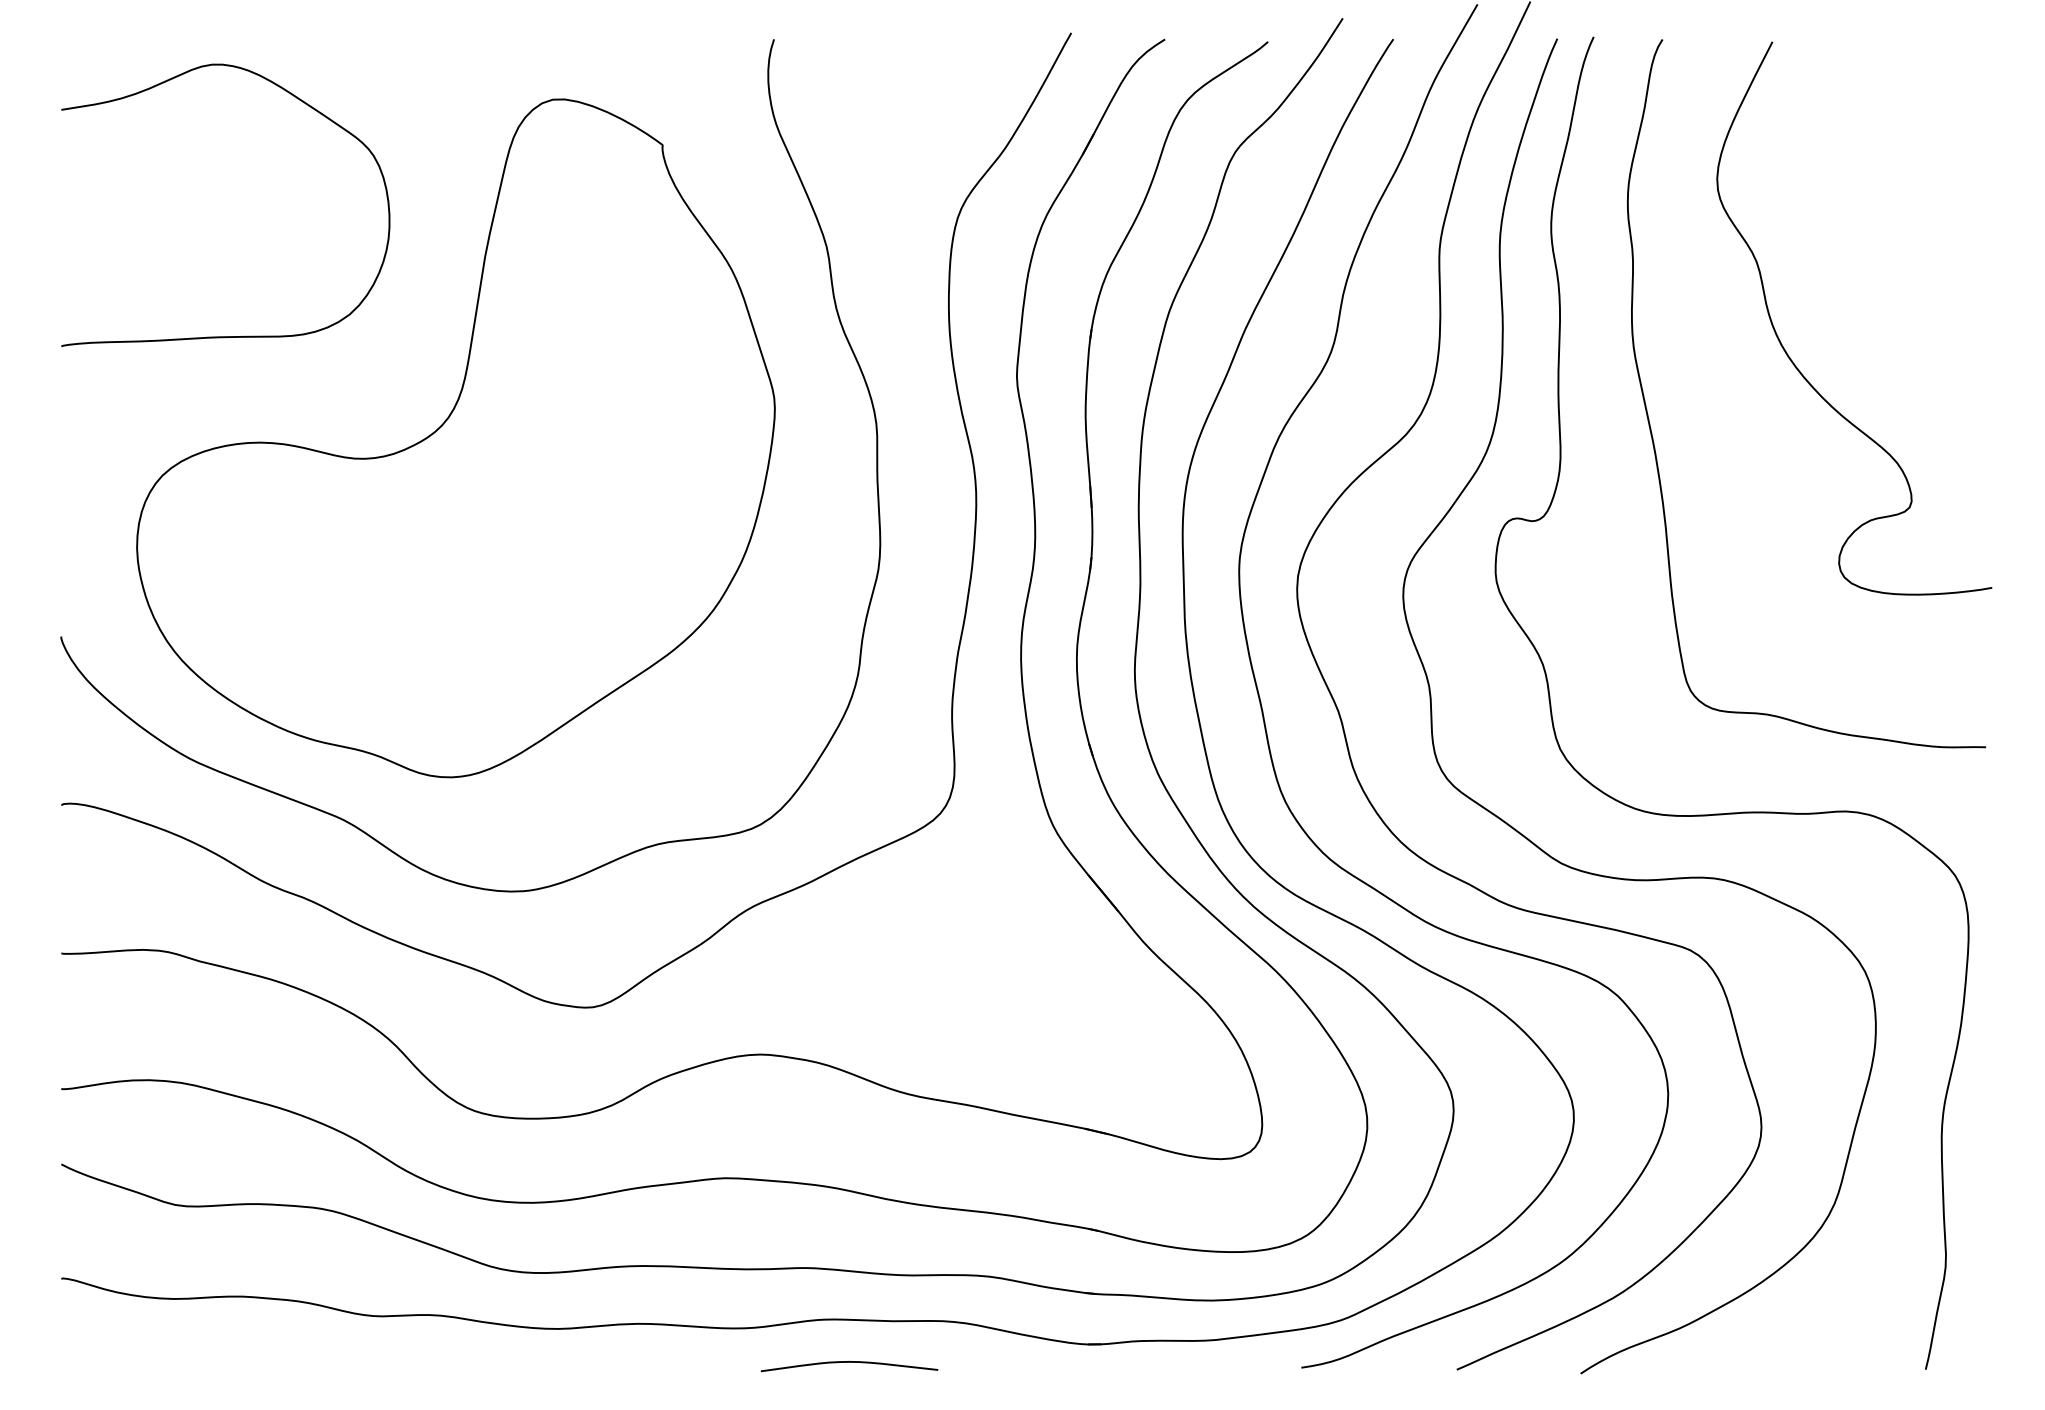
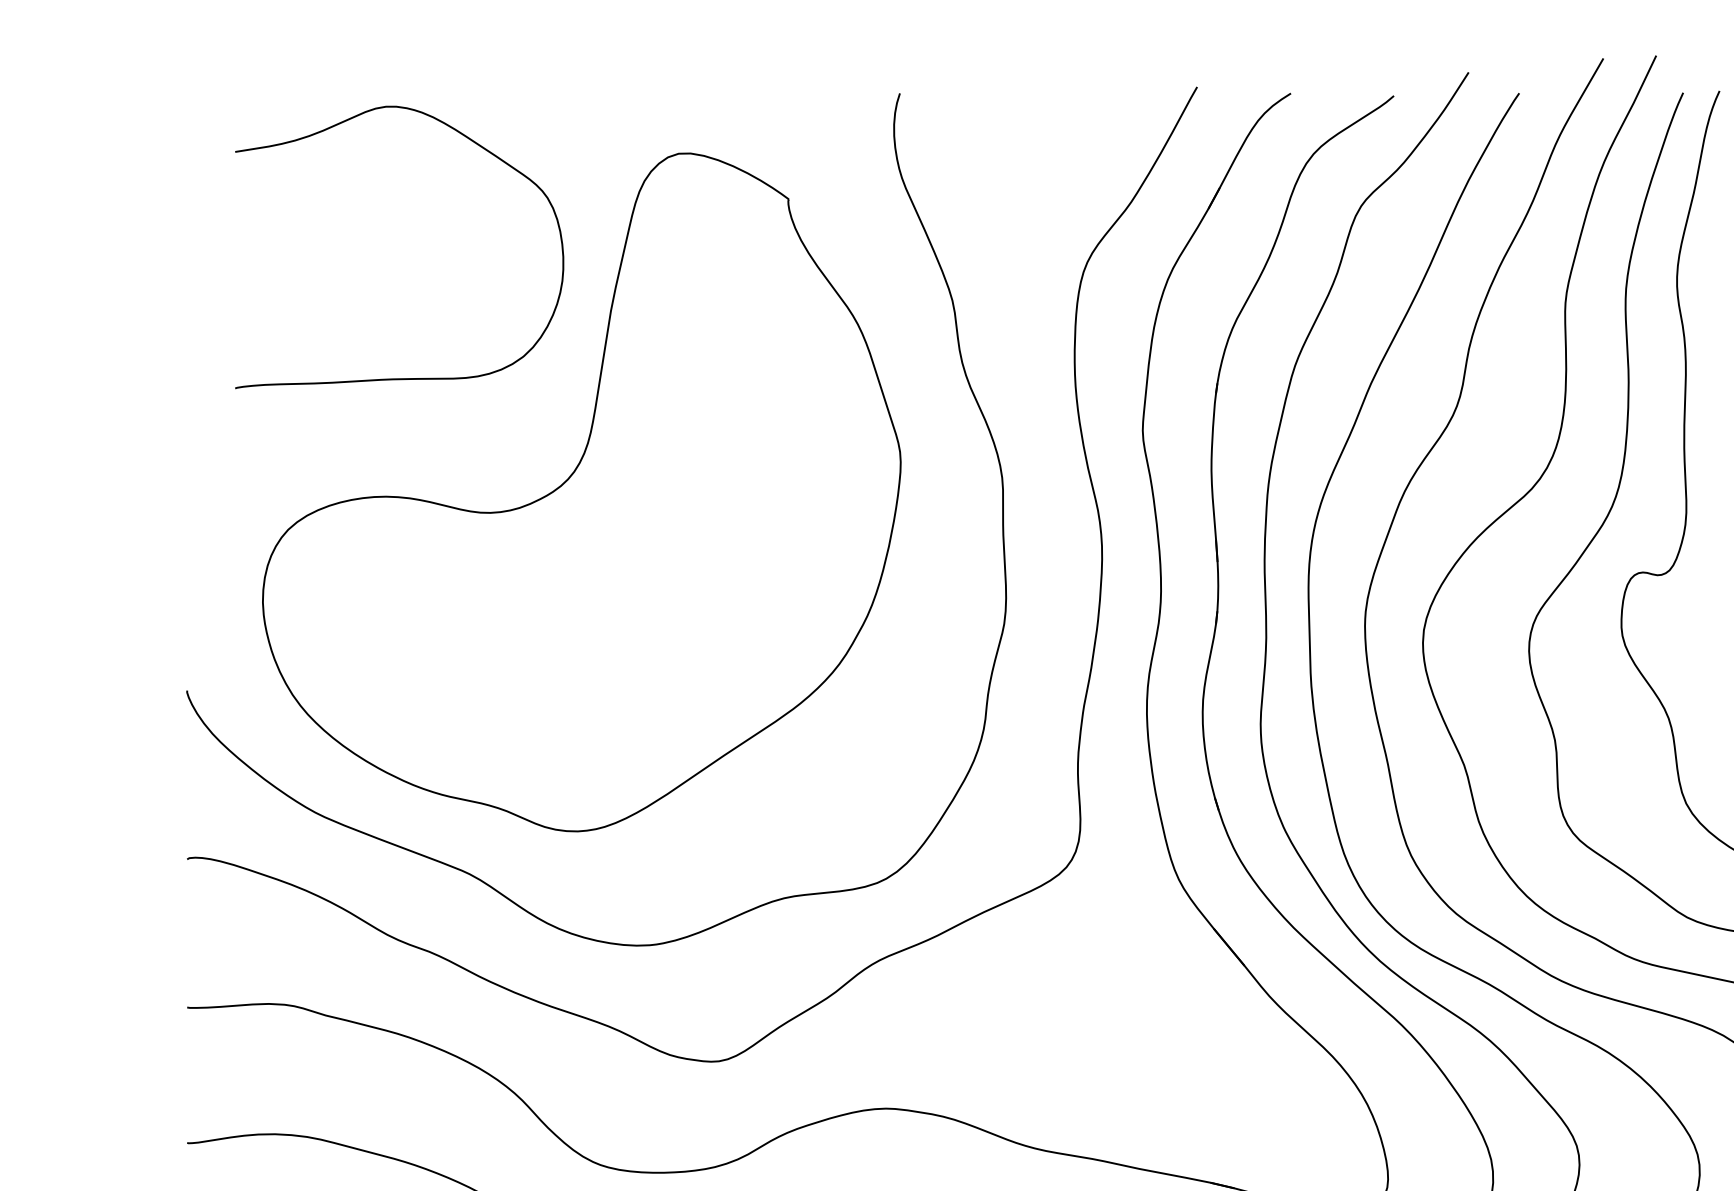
curve: (297, 99) -> (471, 141), moved

